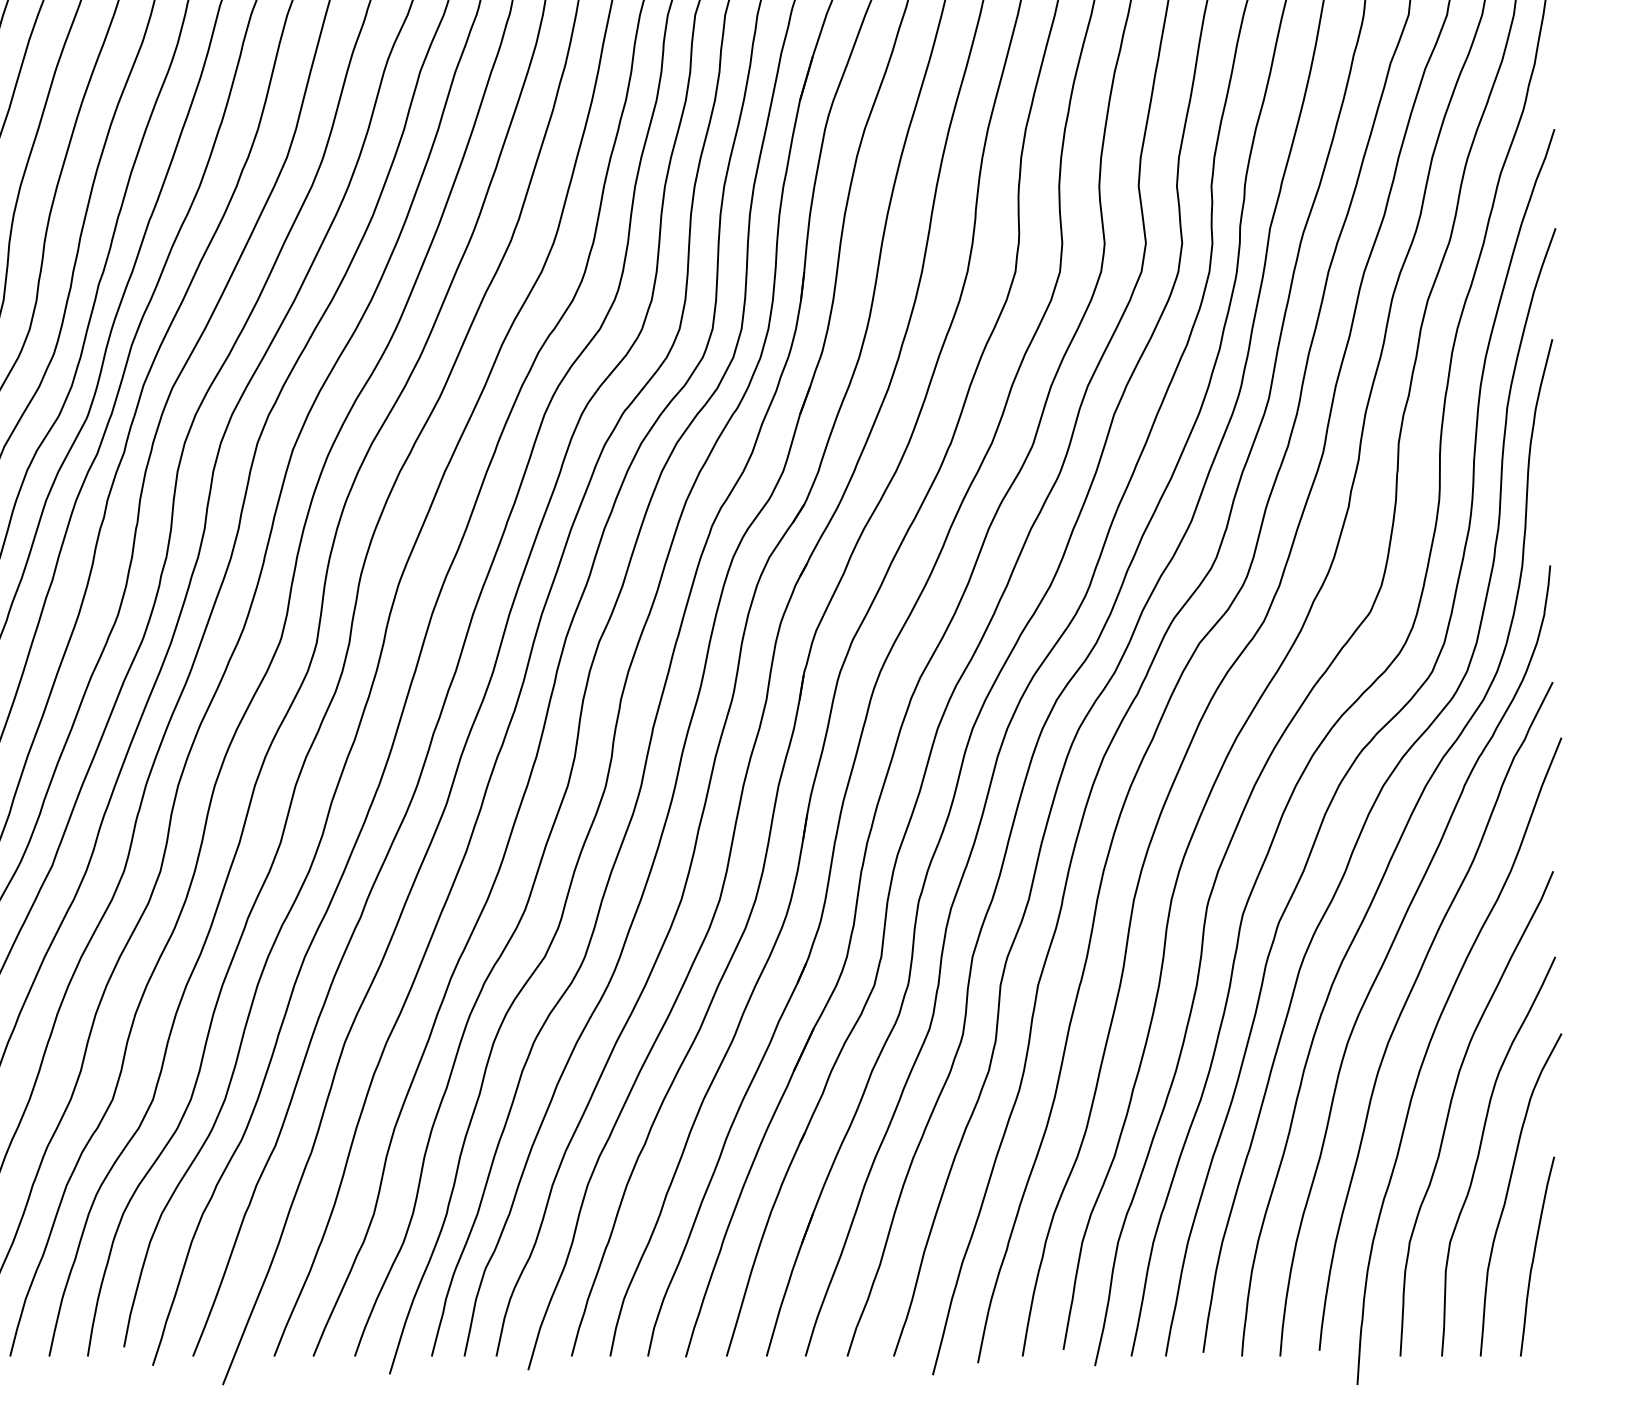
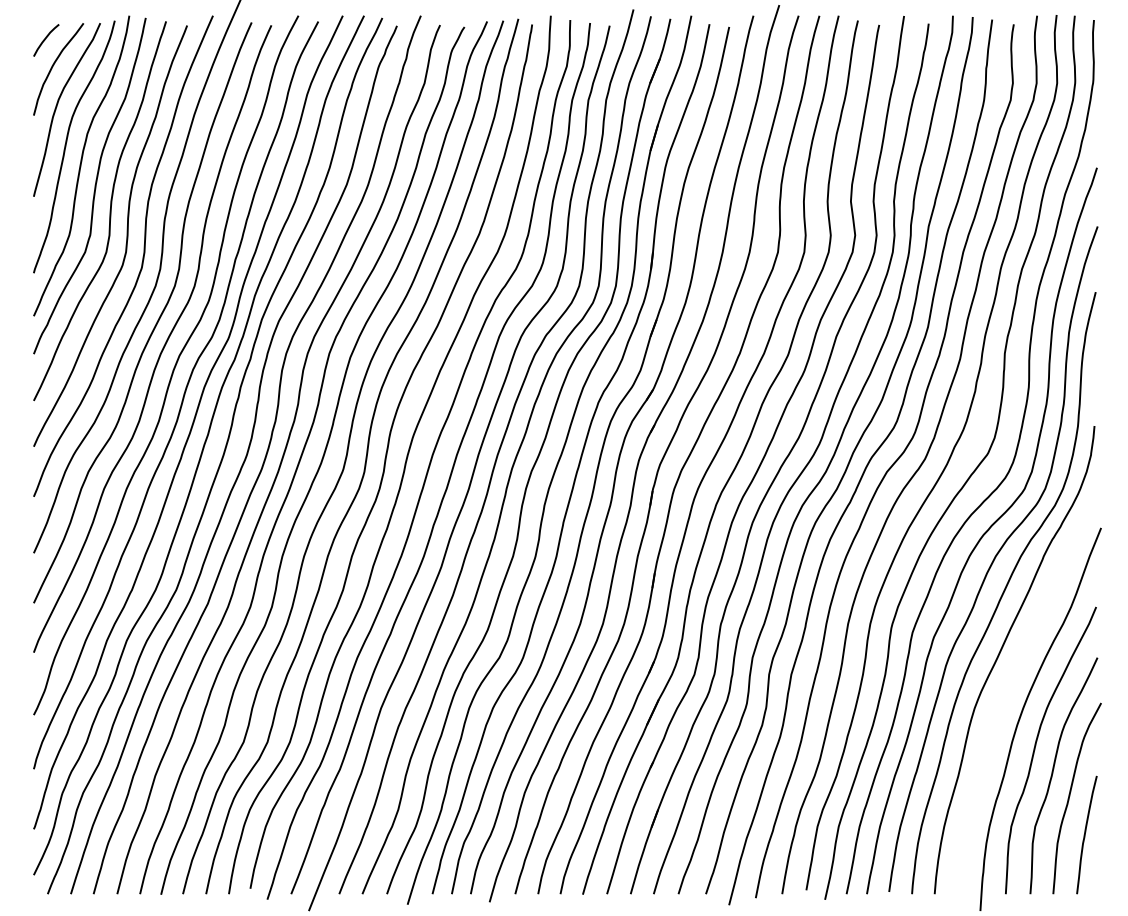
curve: (1408, 1002) -> (1010, 684), removed

